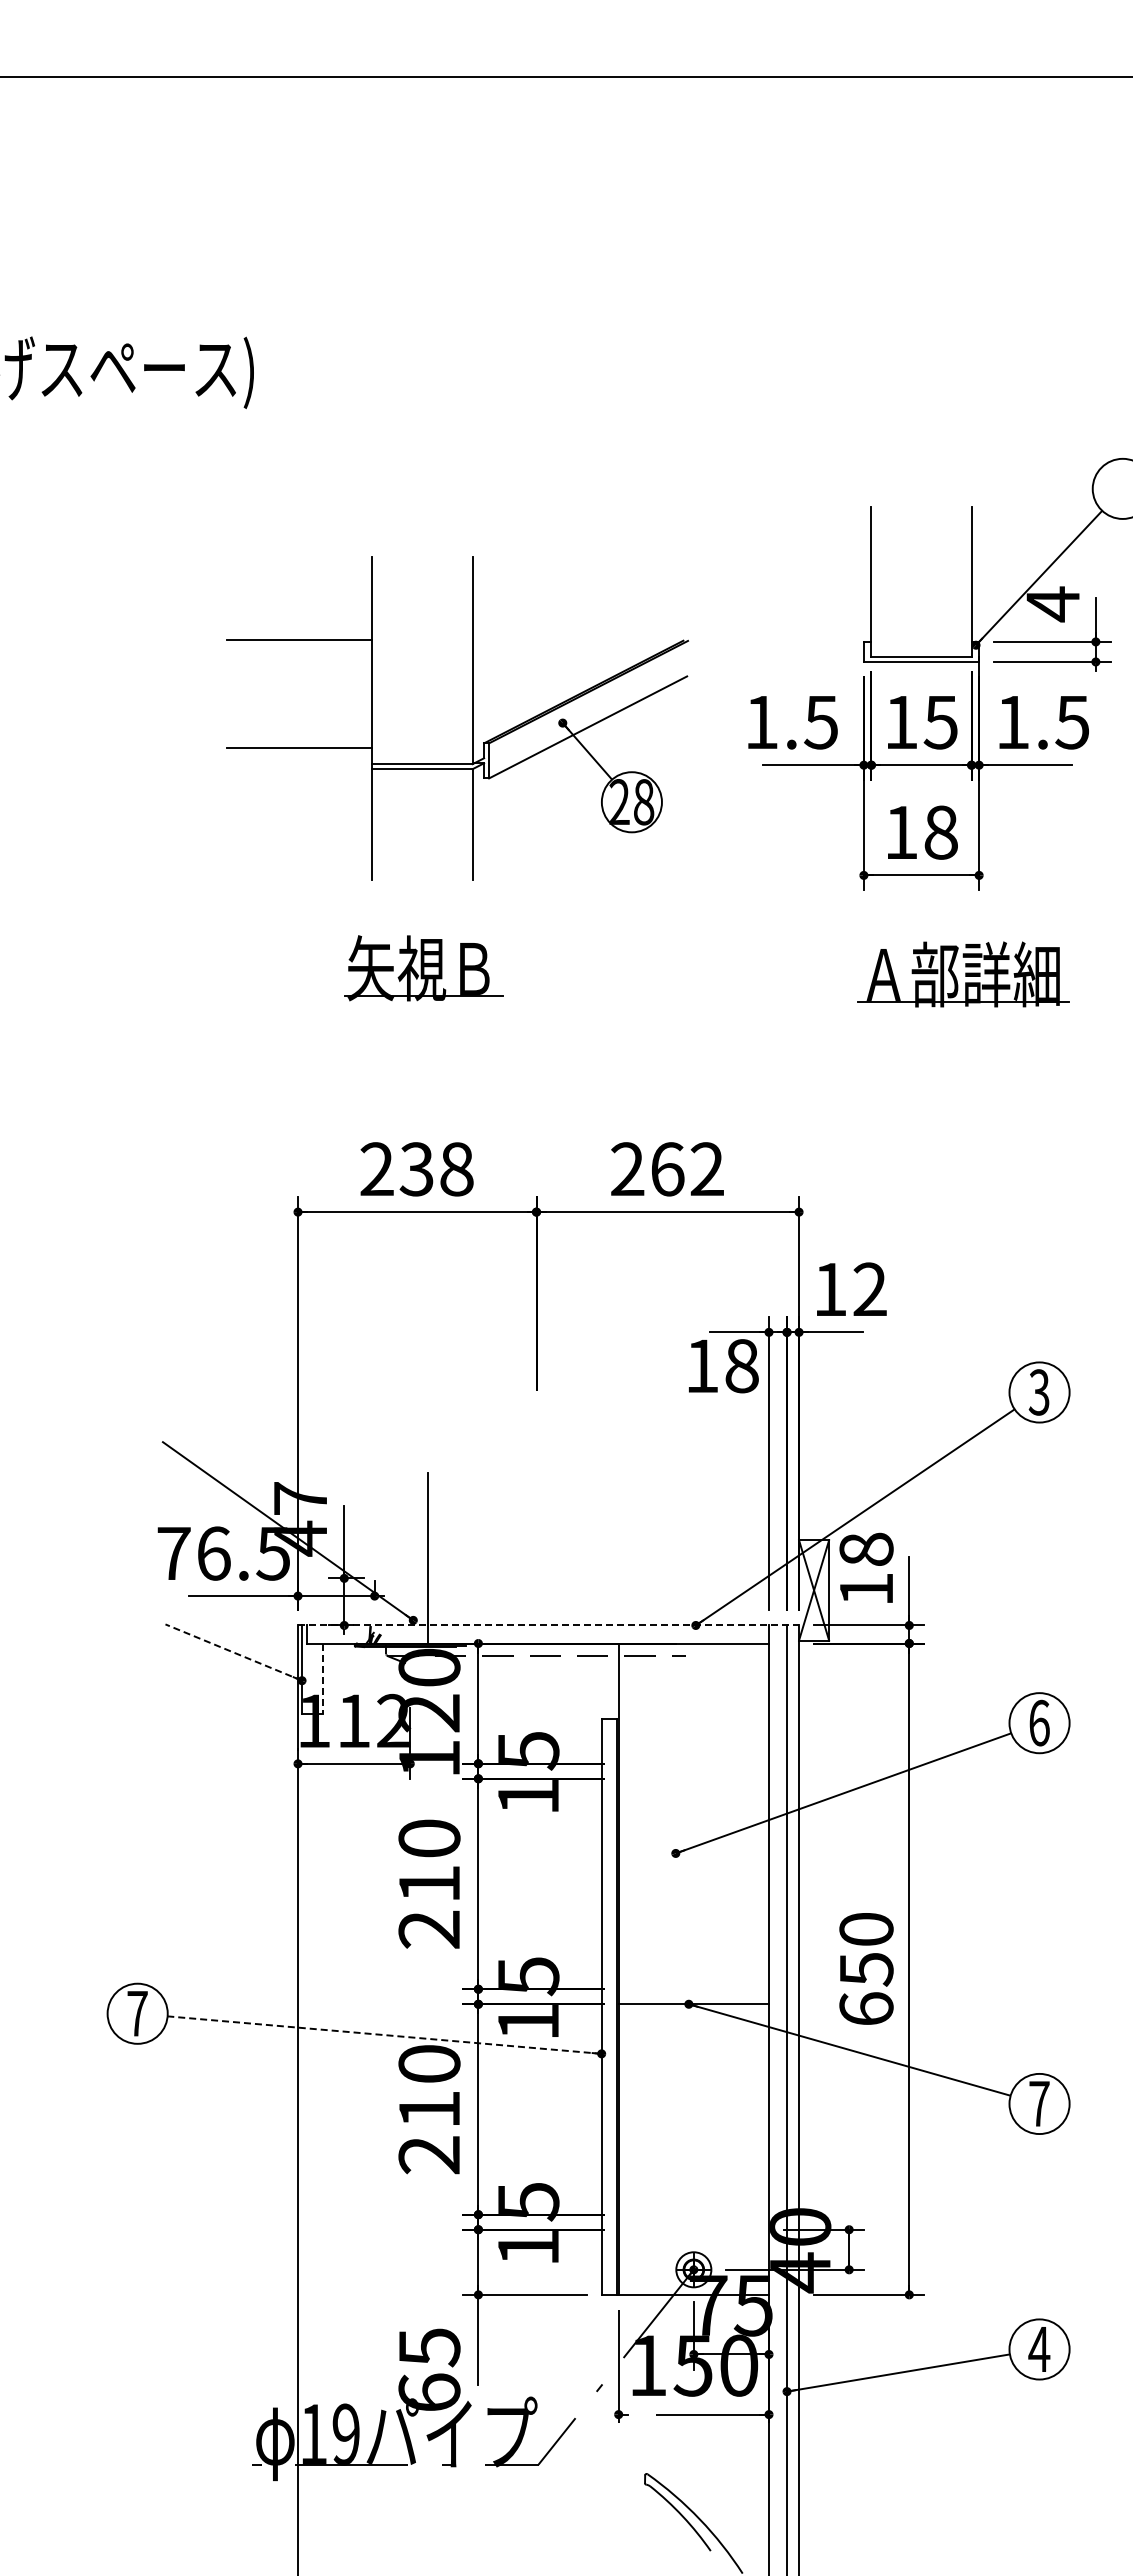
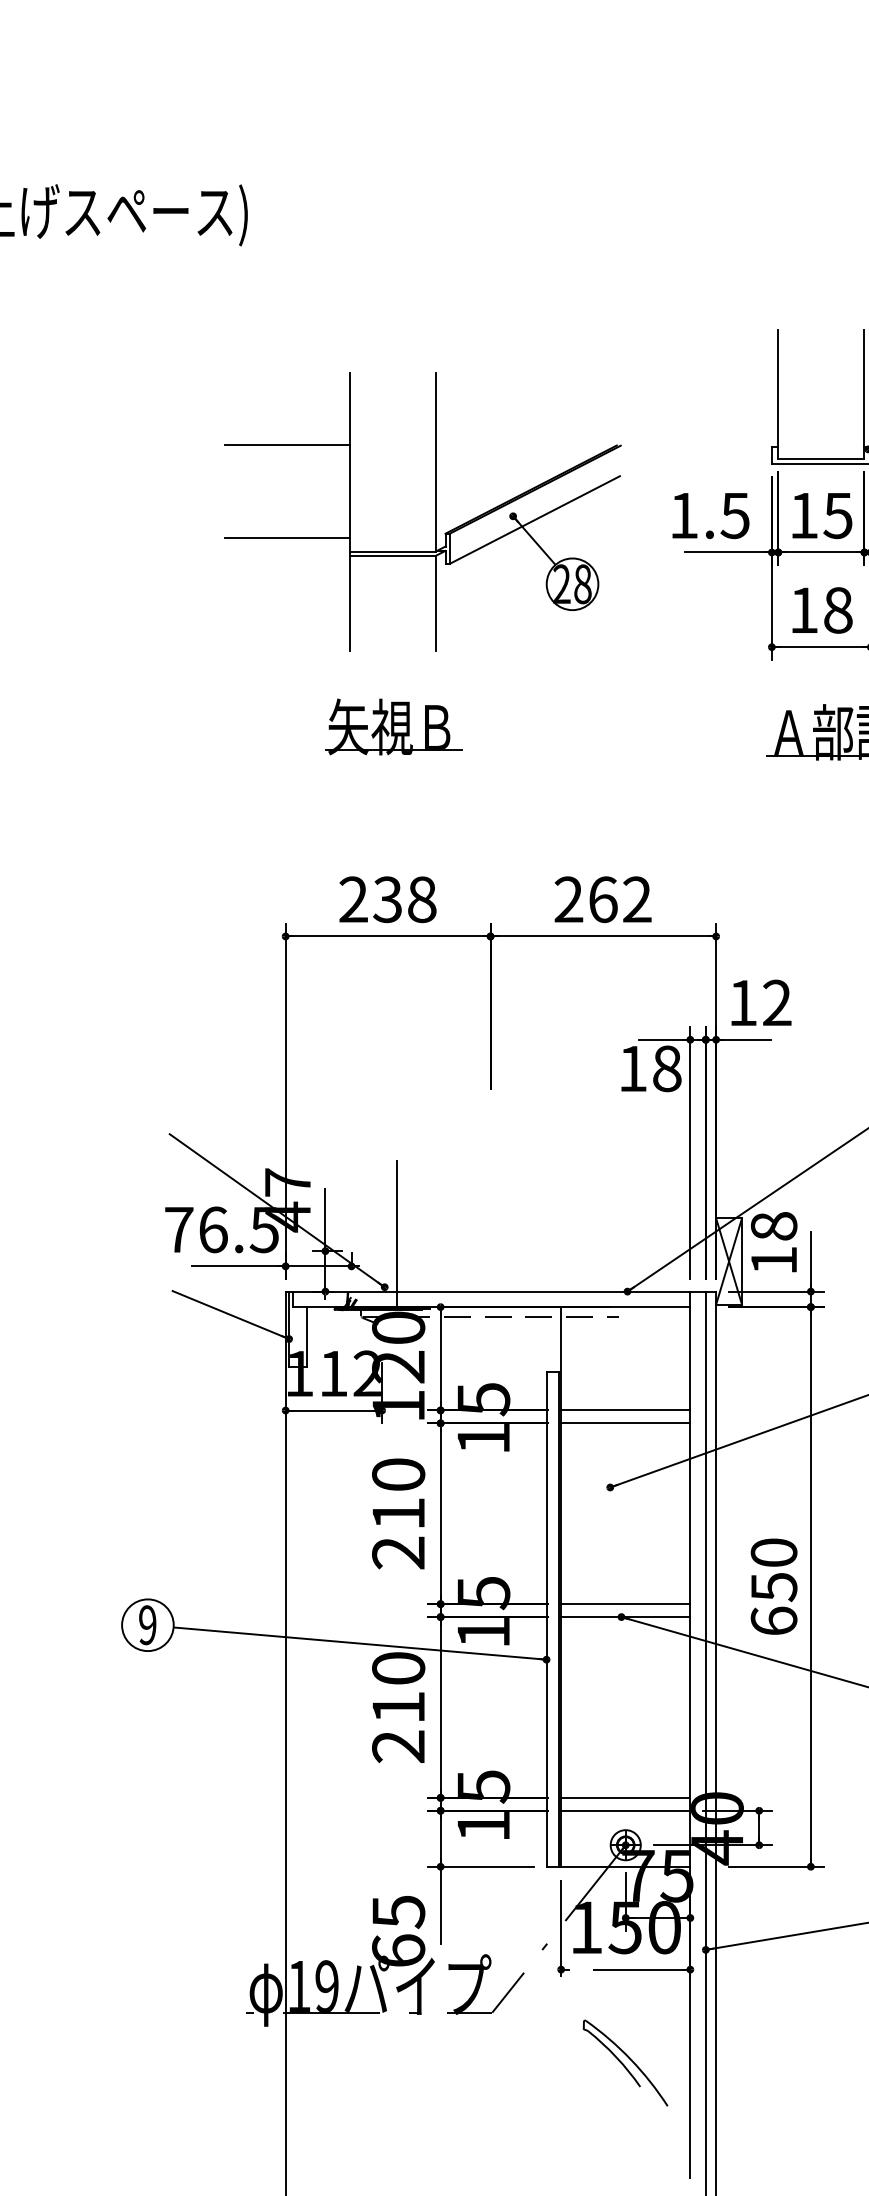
line: (548, 1625) -> (500, 1291), dashed -> solid
line: (233, 1652) -> (230, 1314), dashed -> solid
line: (322, 1679) -> (306, 1338), dashed -> solid
line: (693, 1763) -> (625, 1410), added
line: (693, 1778) -> (625, 1423), added
line: (693, 1989) -> (625, 1604), added
text: (137, 2013) -> (147, 1625), 7 -> 9
line: (384, 2035) -> (359, 1643), dashed -> solid
line: (693, 2214) -> (625, 1797), added
line: (693, 2229) -> (625, 1810), added

